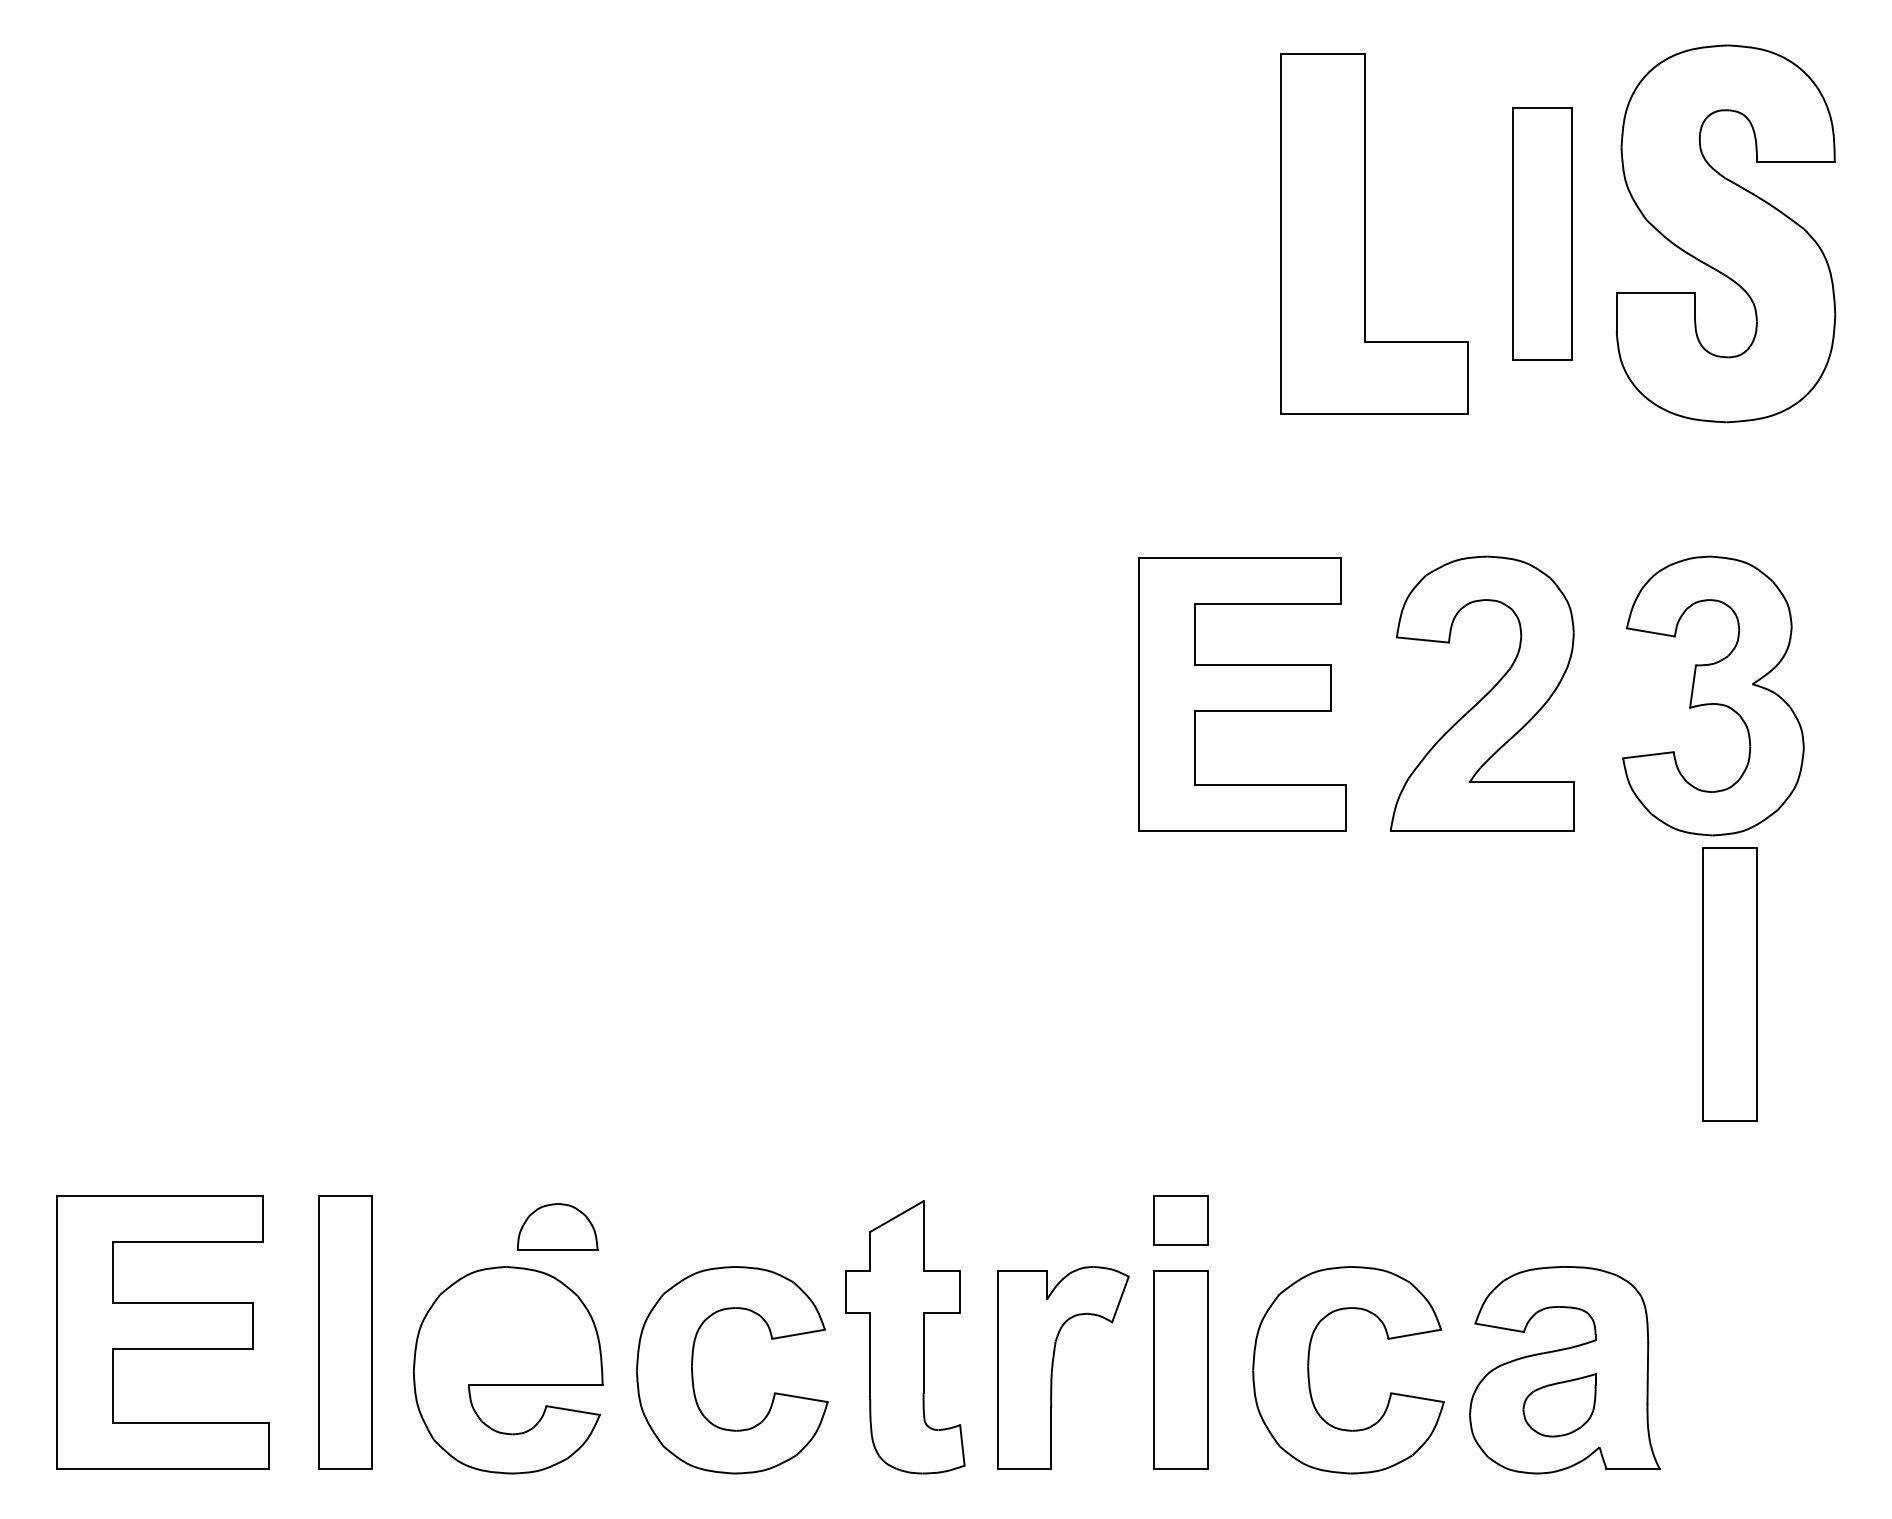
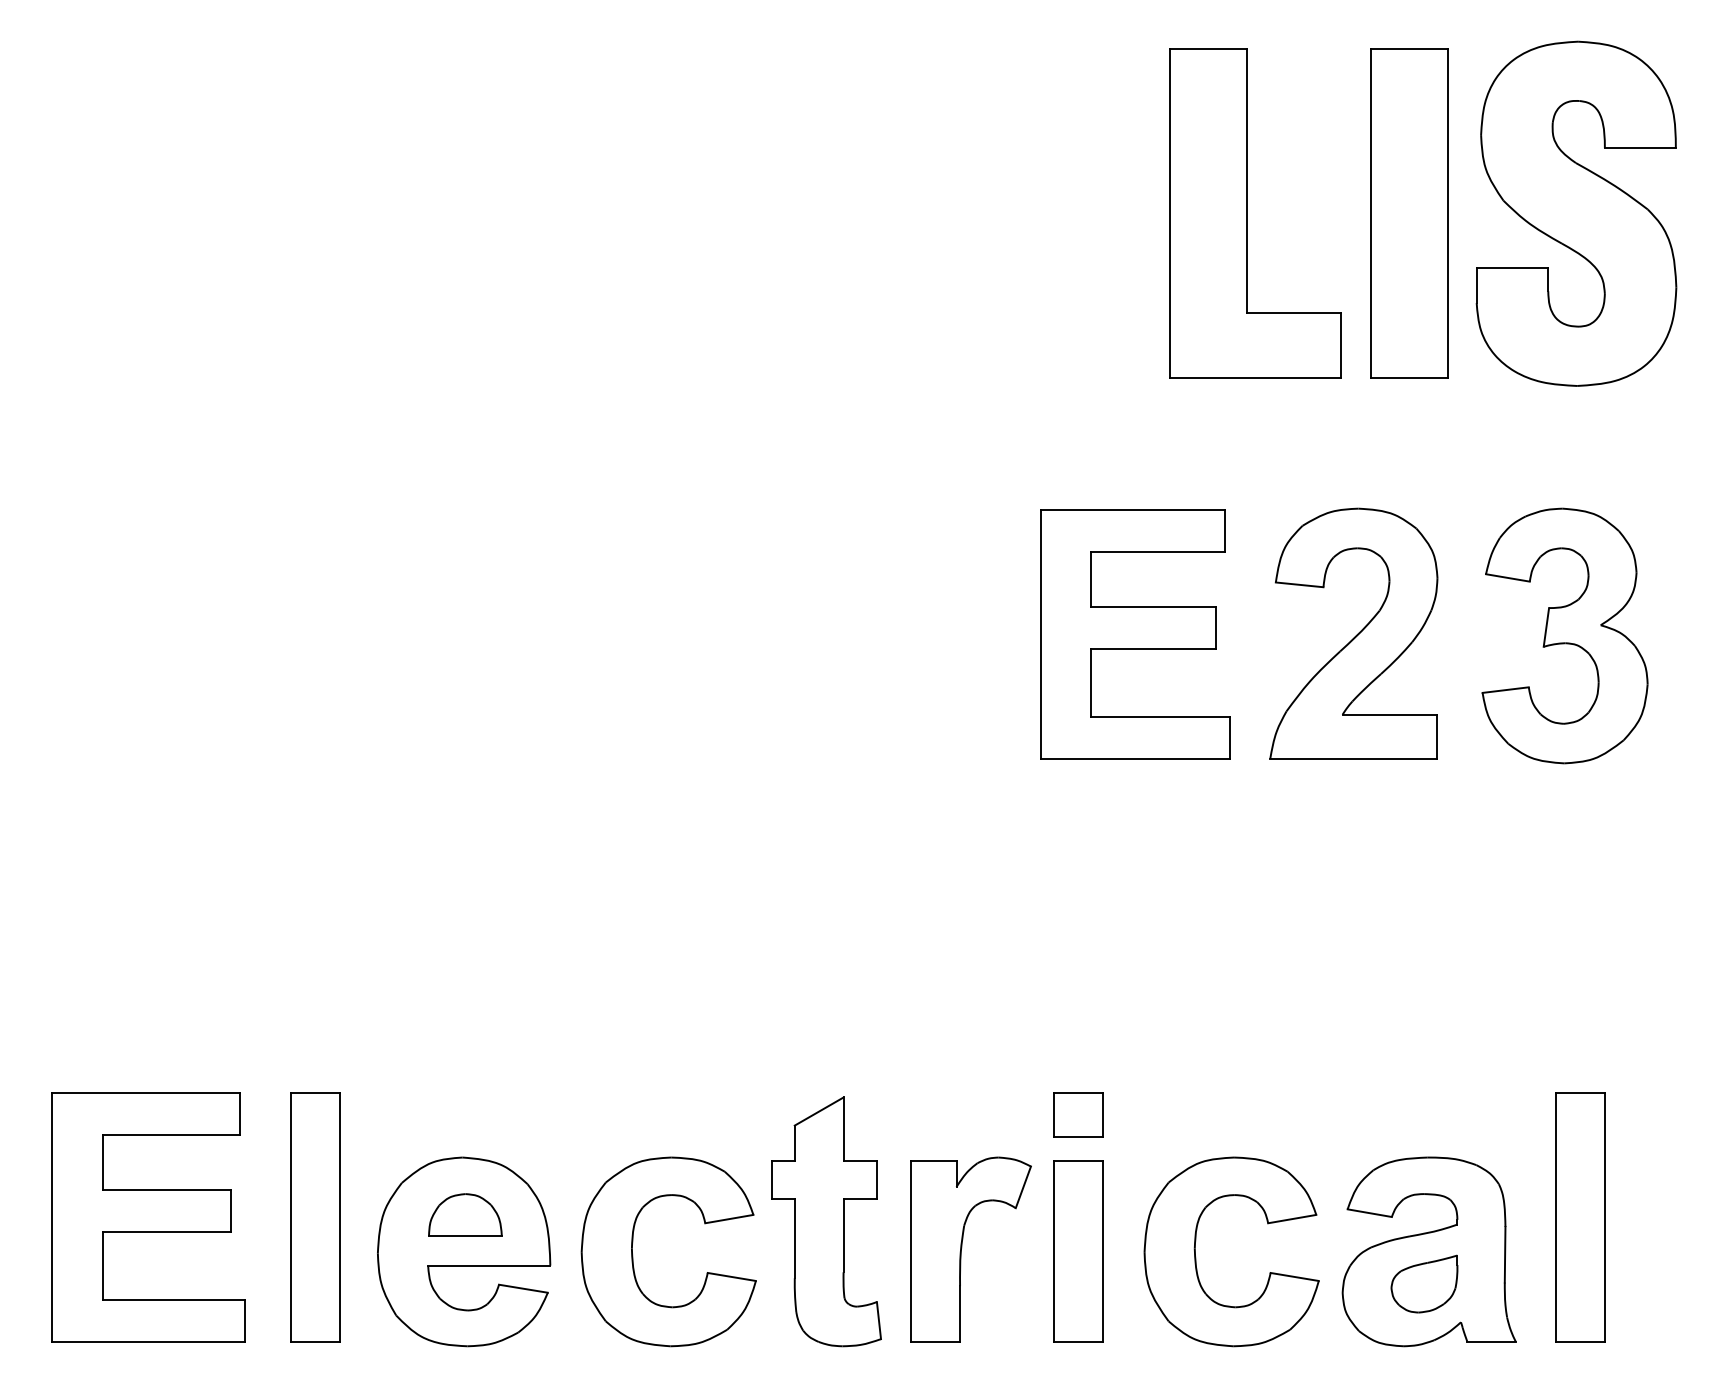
part: (1542, 233) -> (1408, 213), size x1.43
part: (1729, 984) -> (1579, 1217), moved
part: (557, 1226) -> (465, 1214), moved

